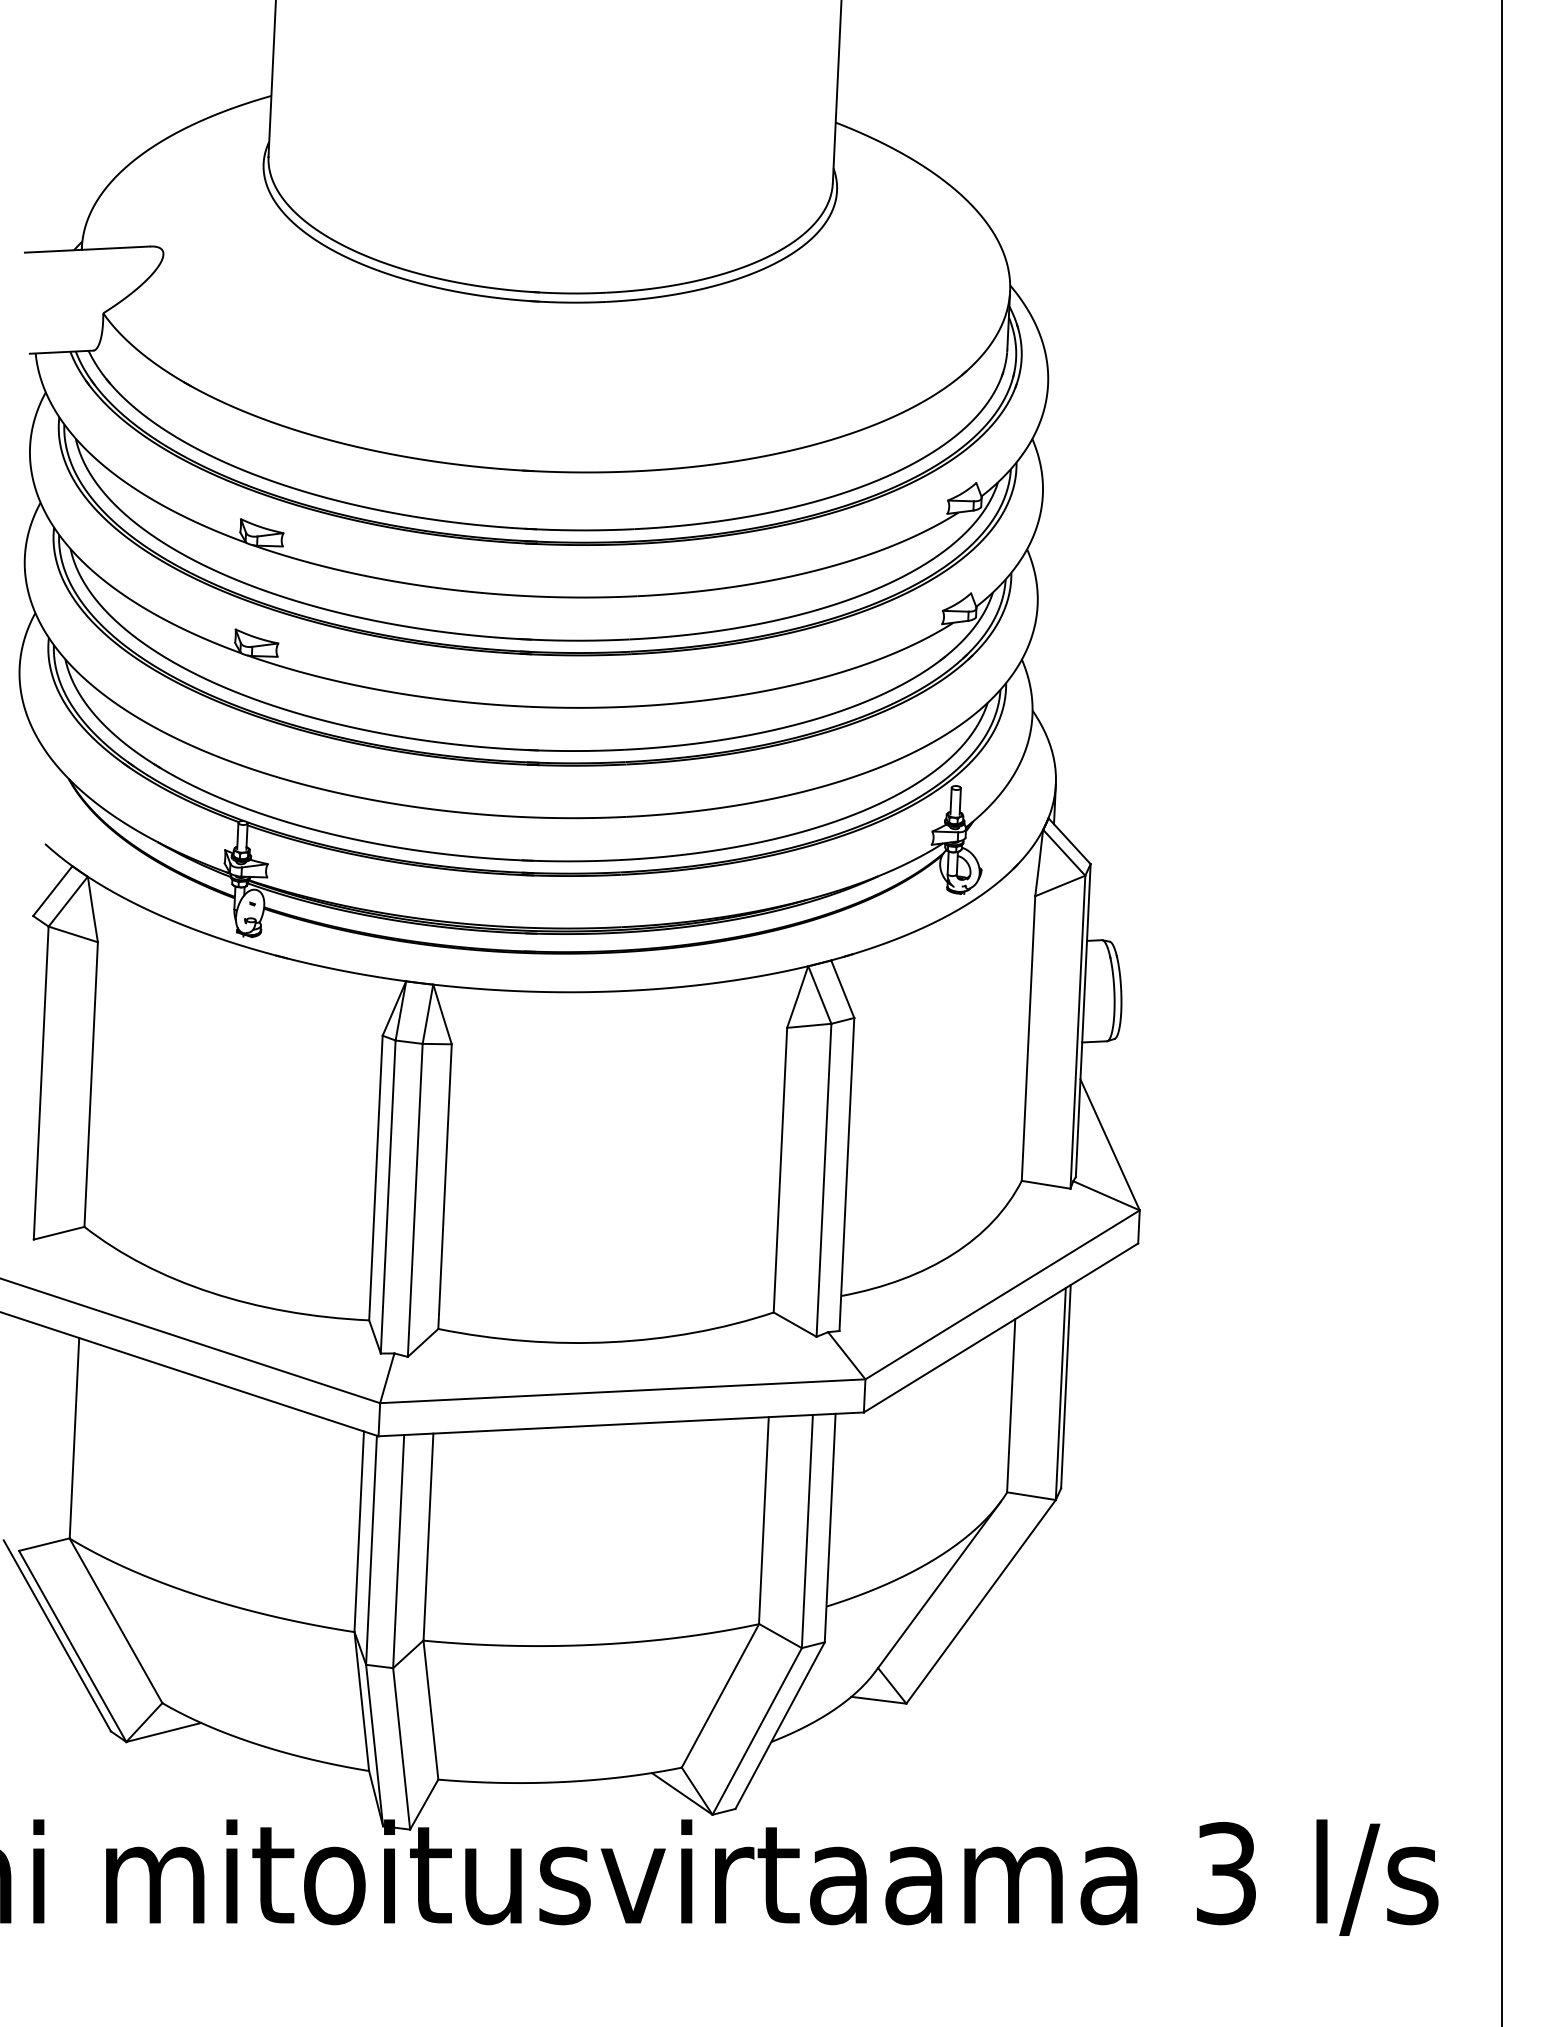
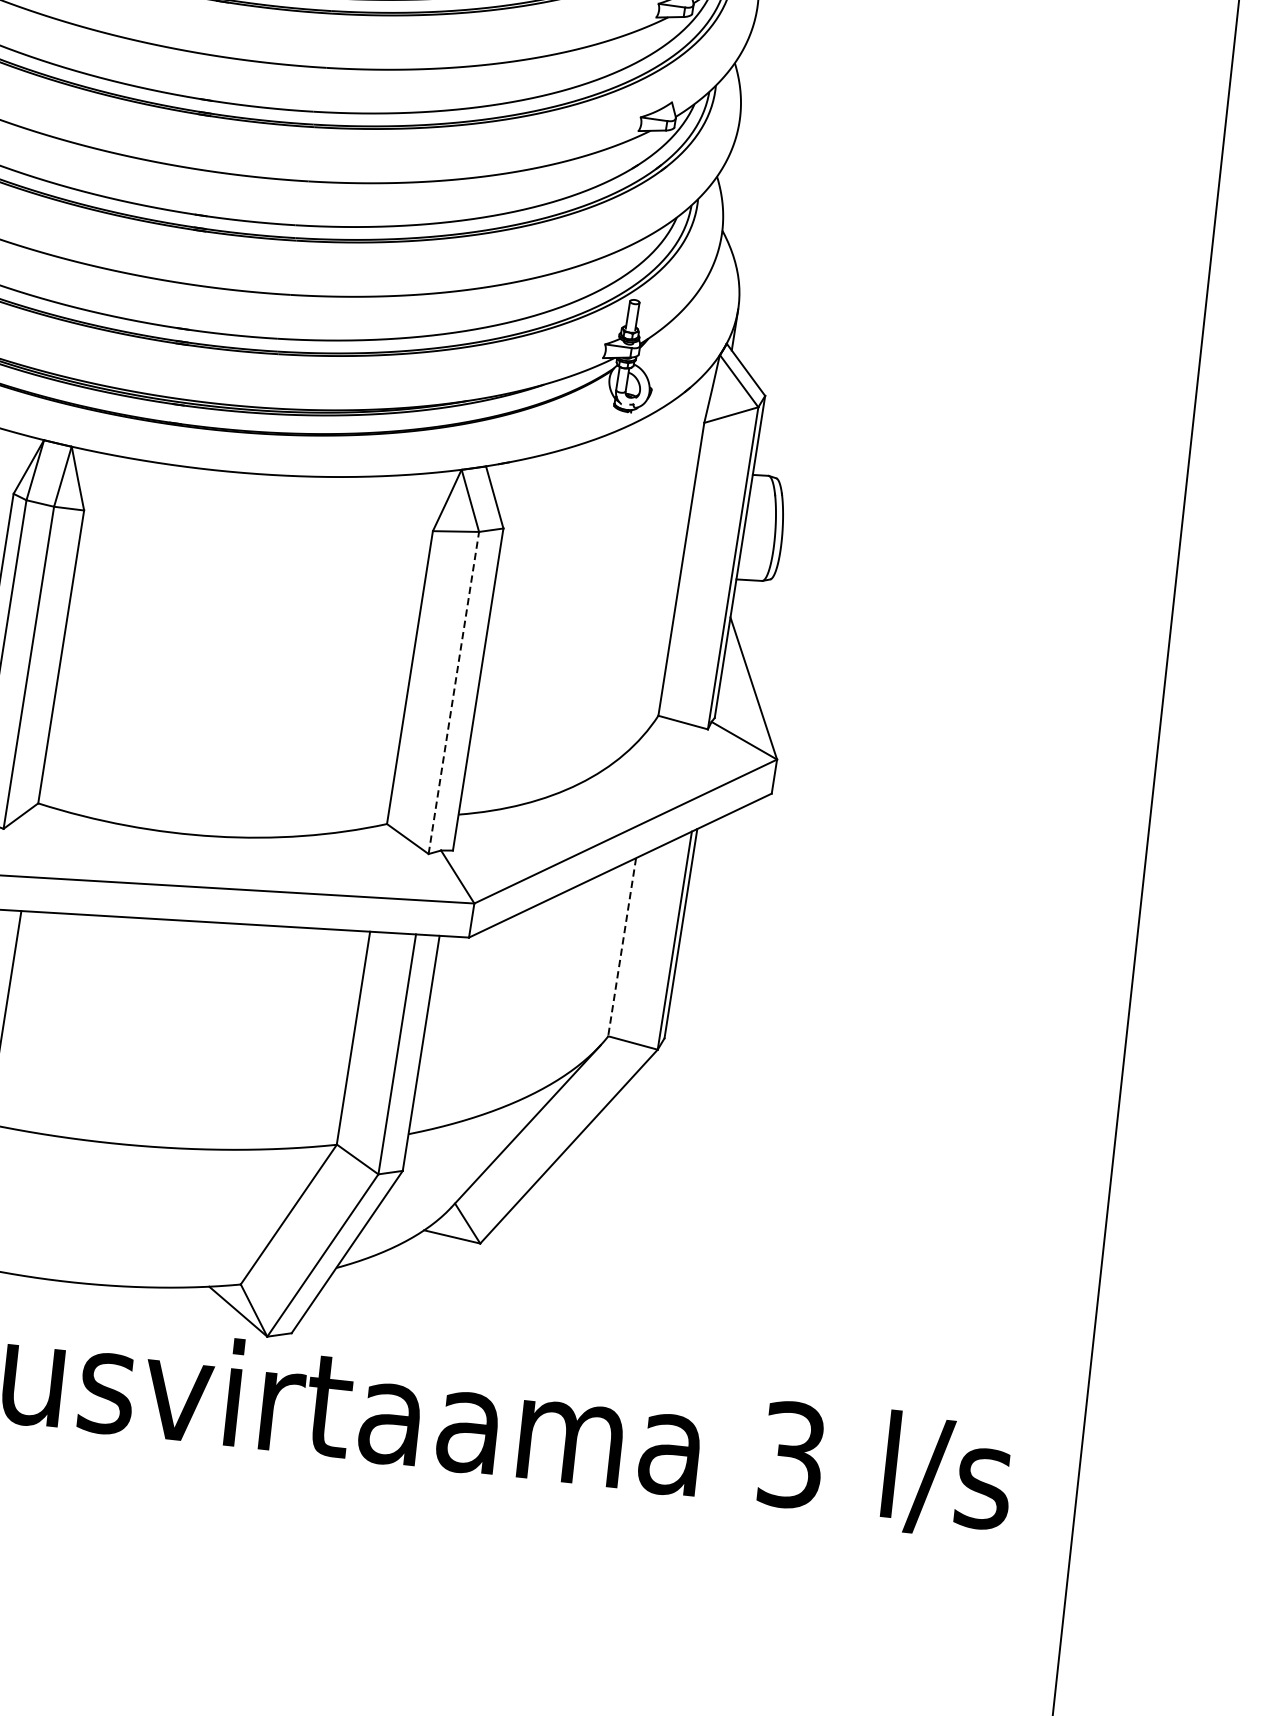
line: (823, 1180) -> (453, 693), solid -> dashed
line: (1011, 1405) -> (622, 946), solid -> dashed

